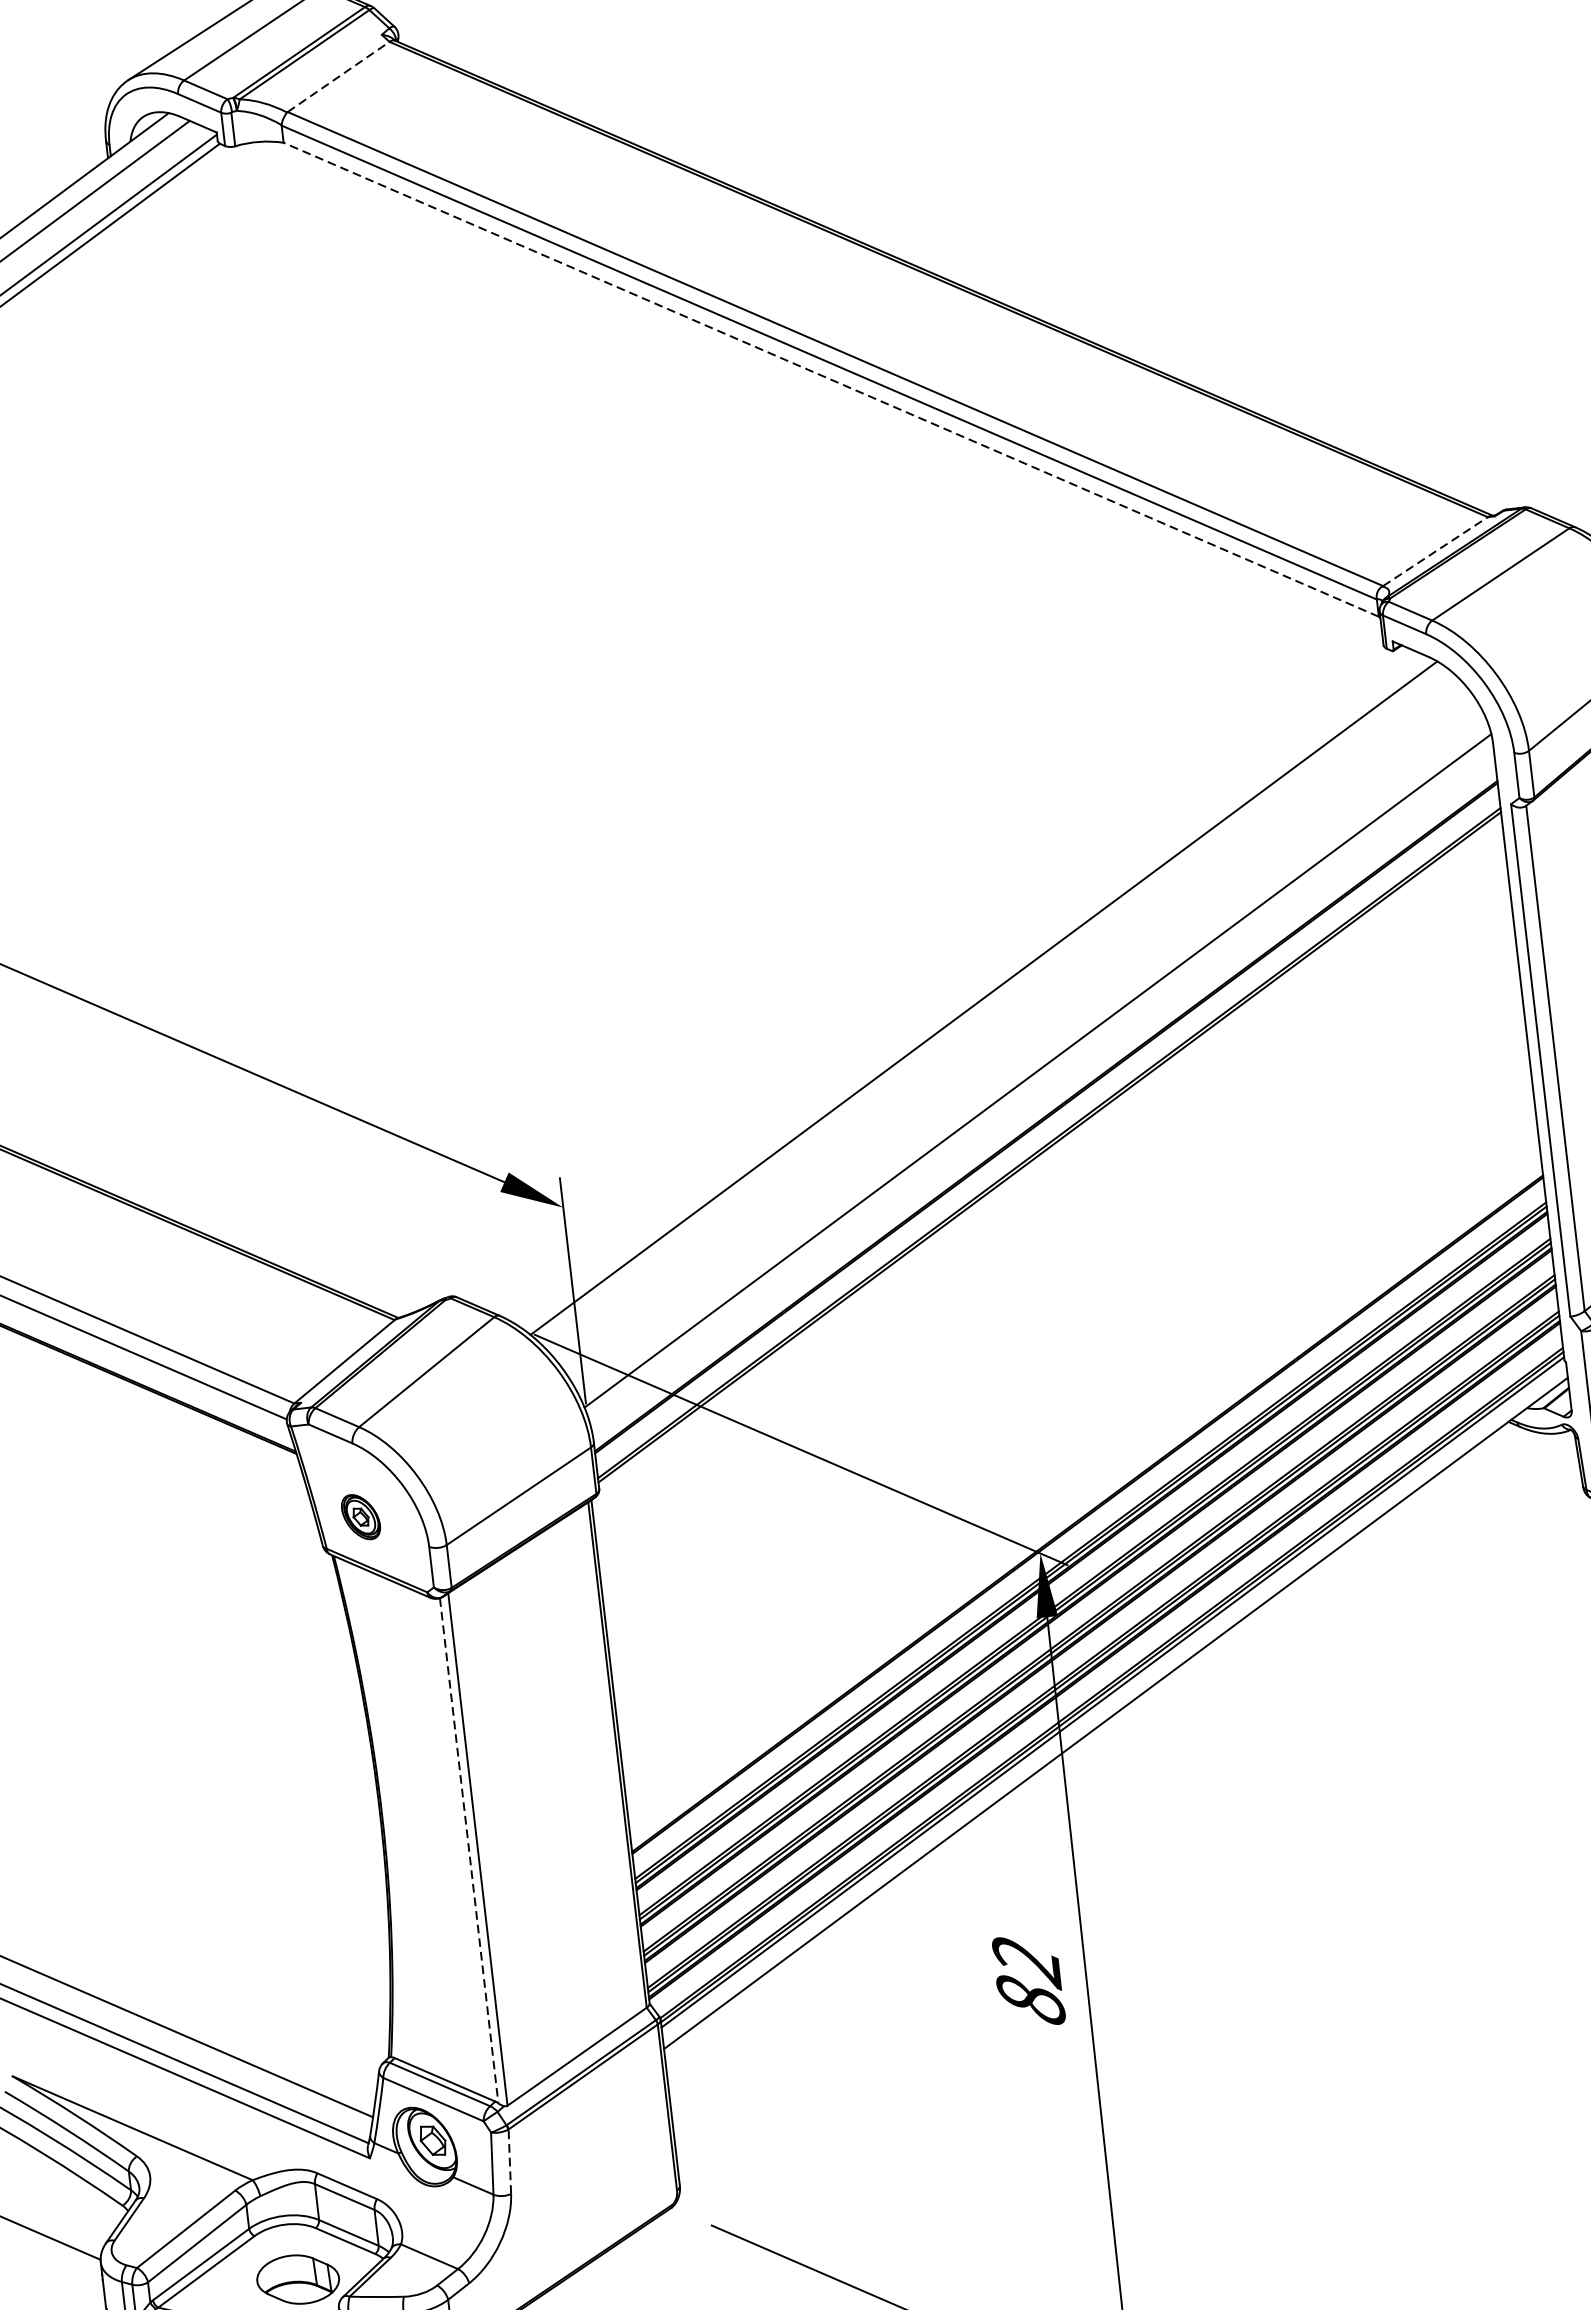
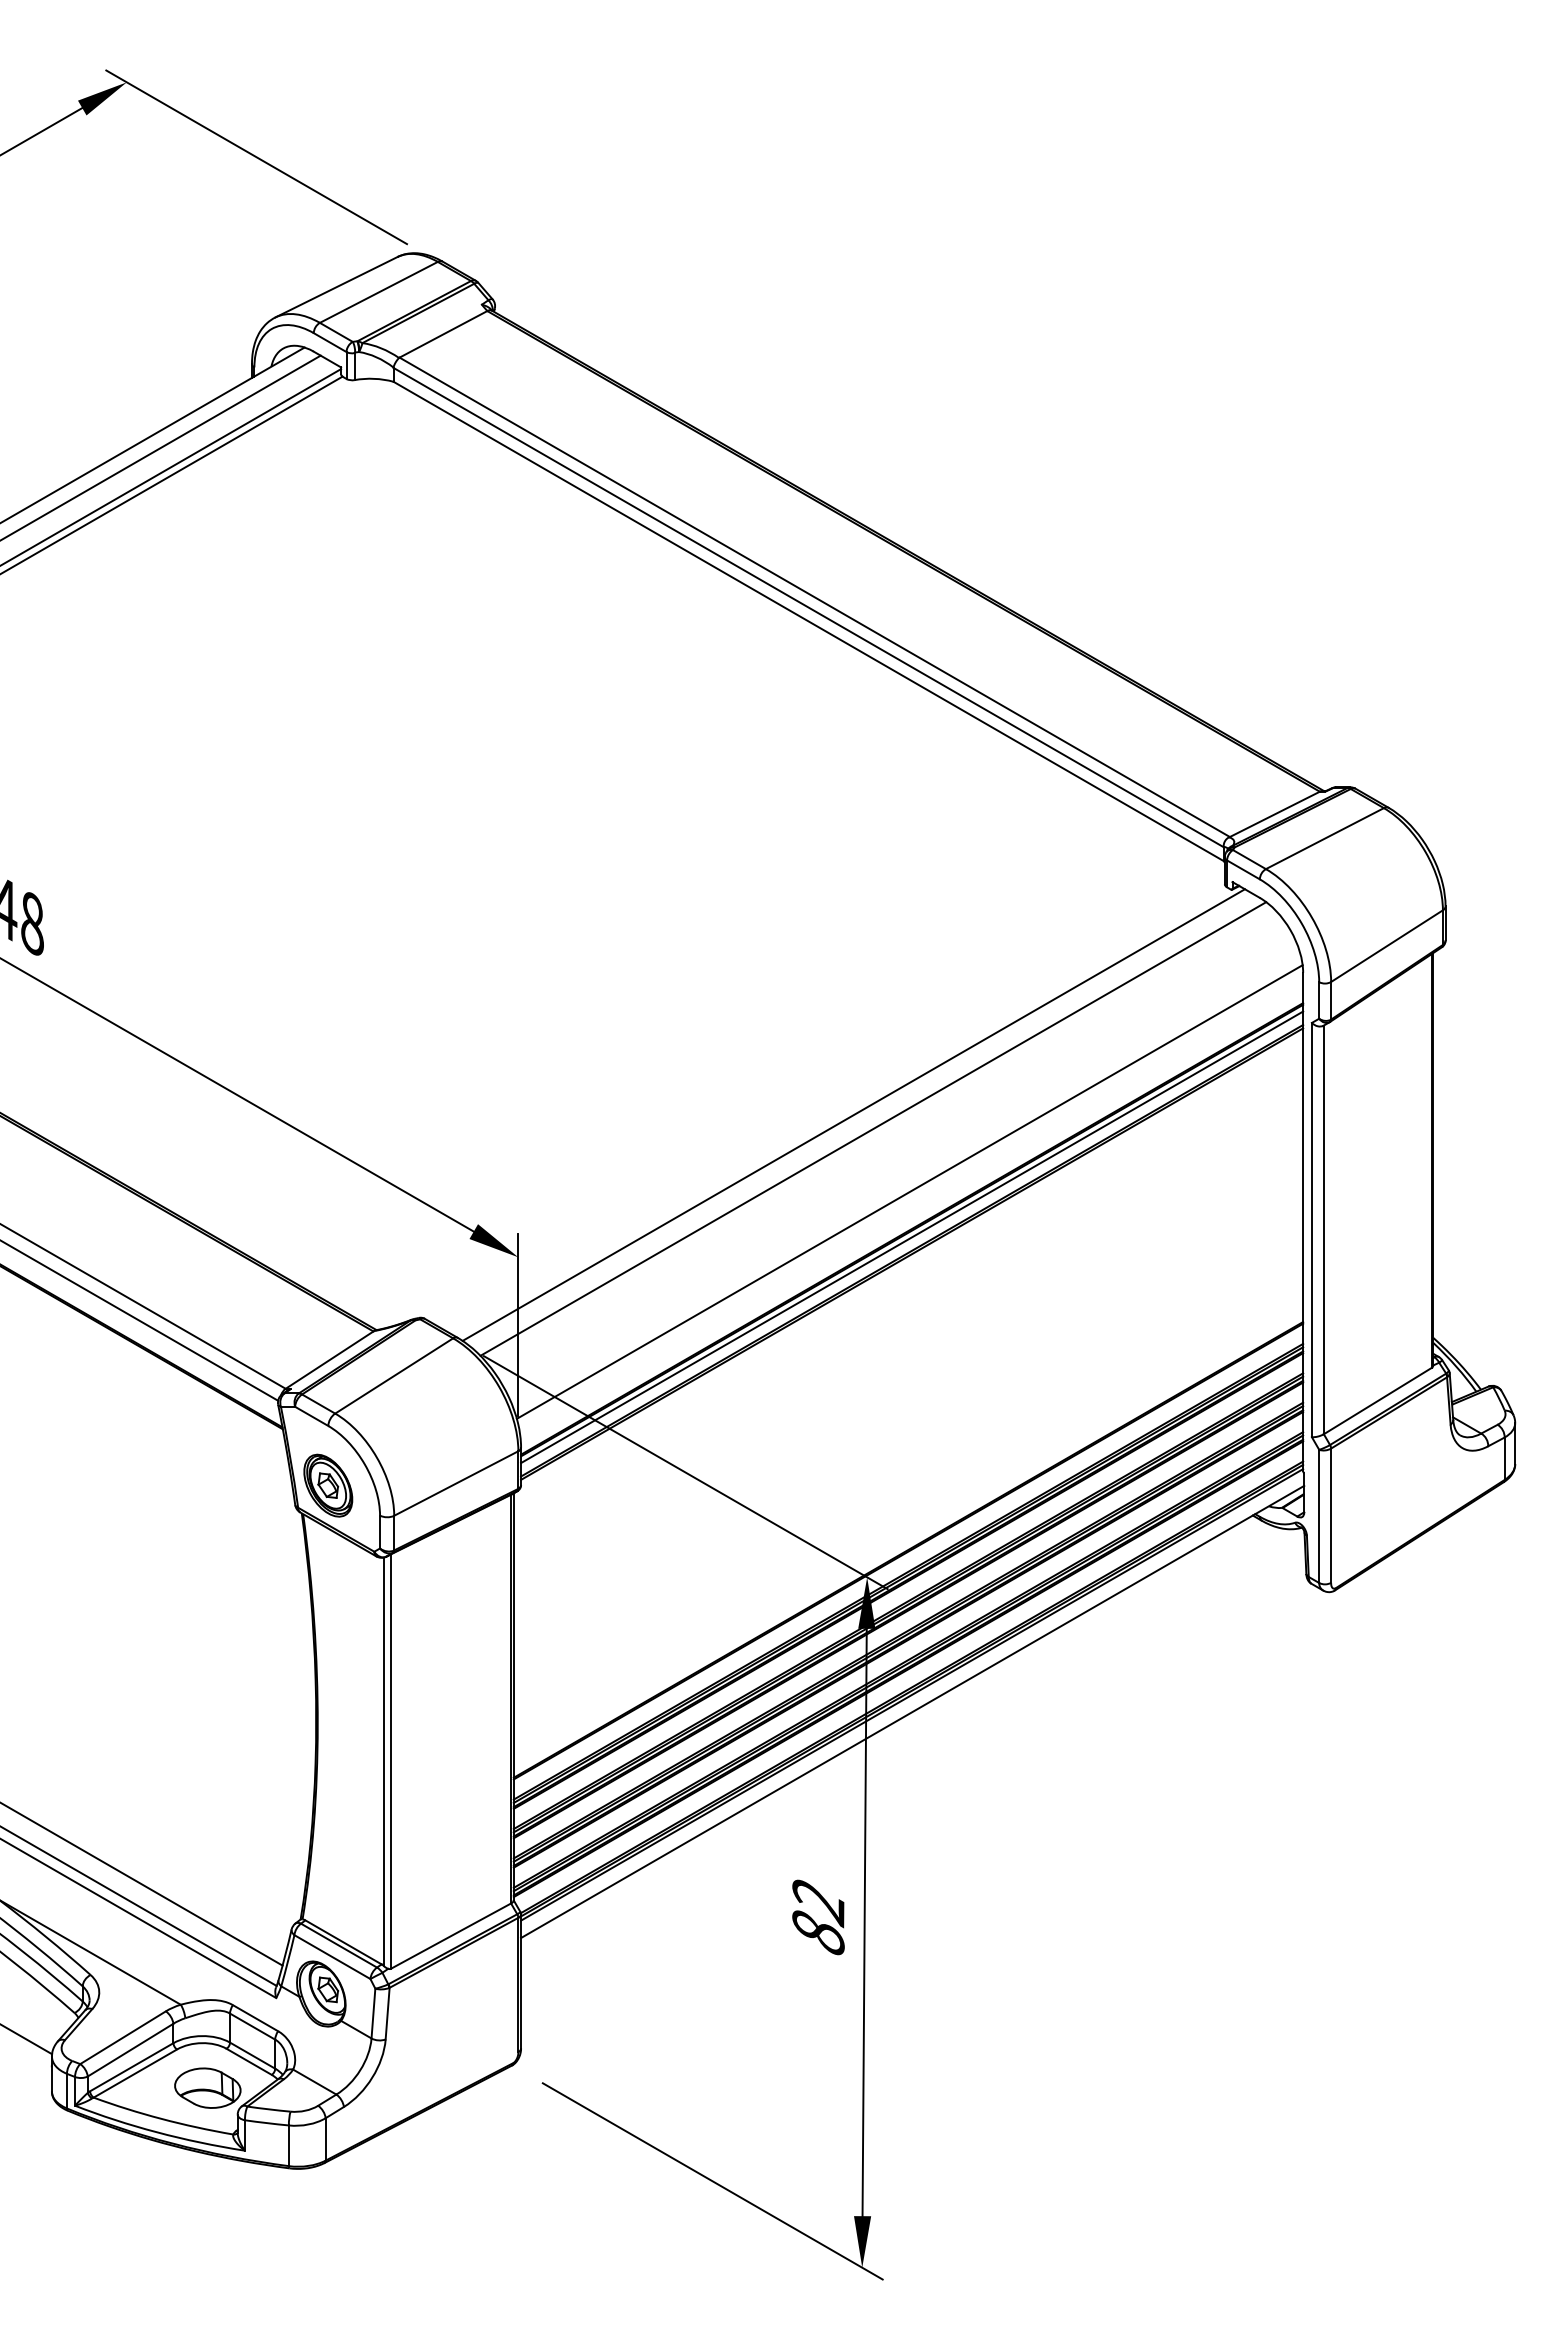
line: (338, 77) -> (443, 334), dashed -> solid
line: (831, 379) -> (808, 621), dashed -> solid
line: (1436, 551) -> (1275, 814), dashed -> solid
line: (957, 983) -> (853, 1114), added
line: (1047, 1126) -> (912, 1237), added
part: (361, 1516) -> (328, 1485), size x1.67
line: (468, 1851) -> (383, 1762), dashed -> solid
line: (509, 2161) -> (387, 2013), dashed -> solid

